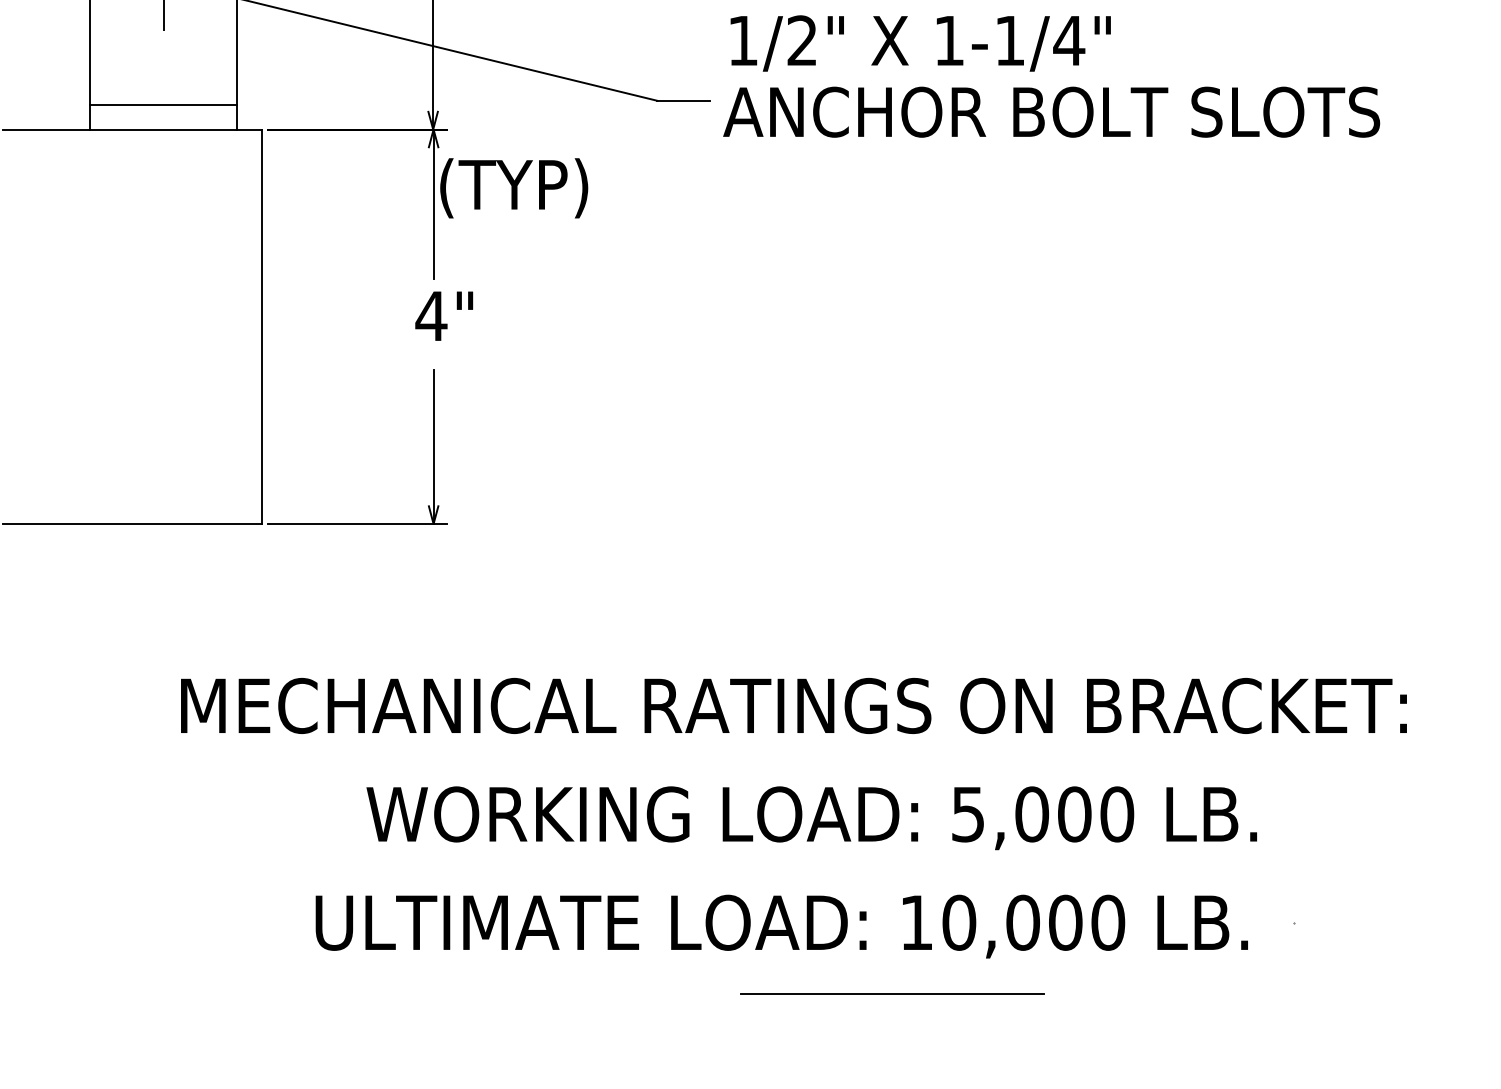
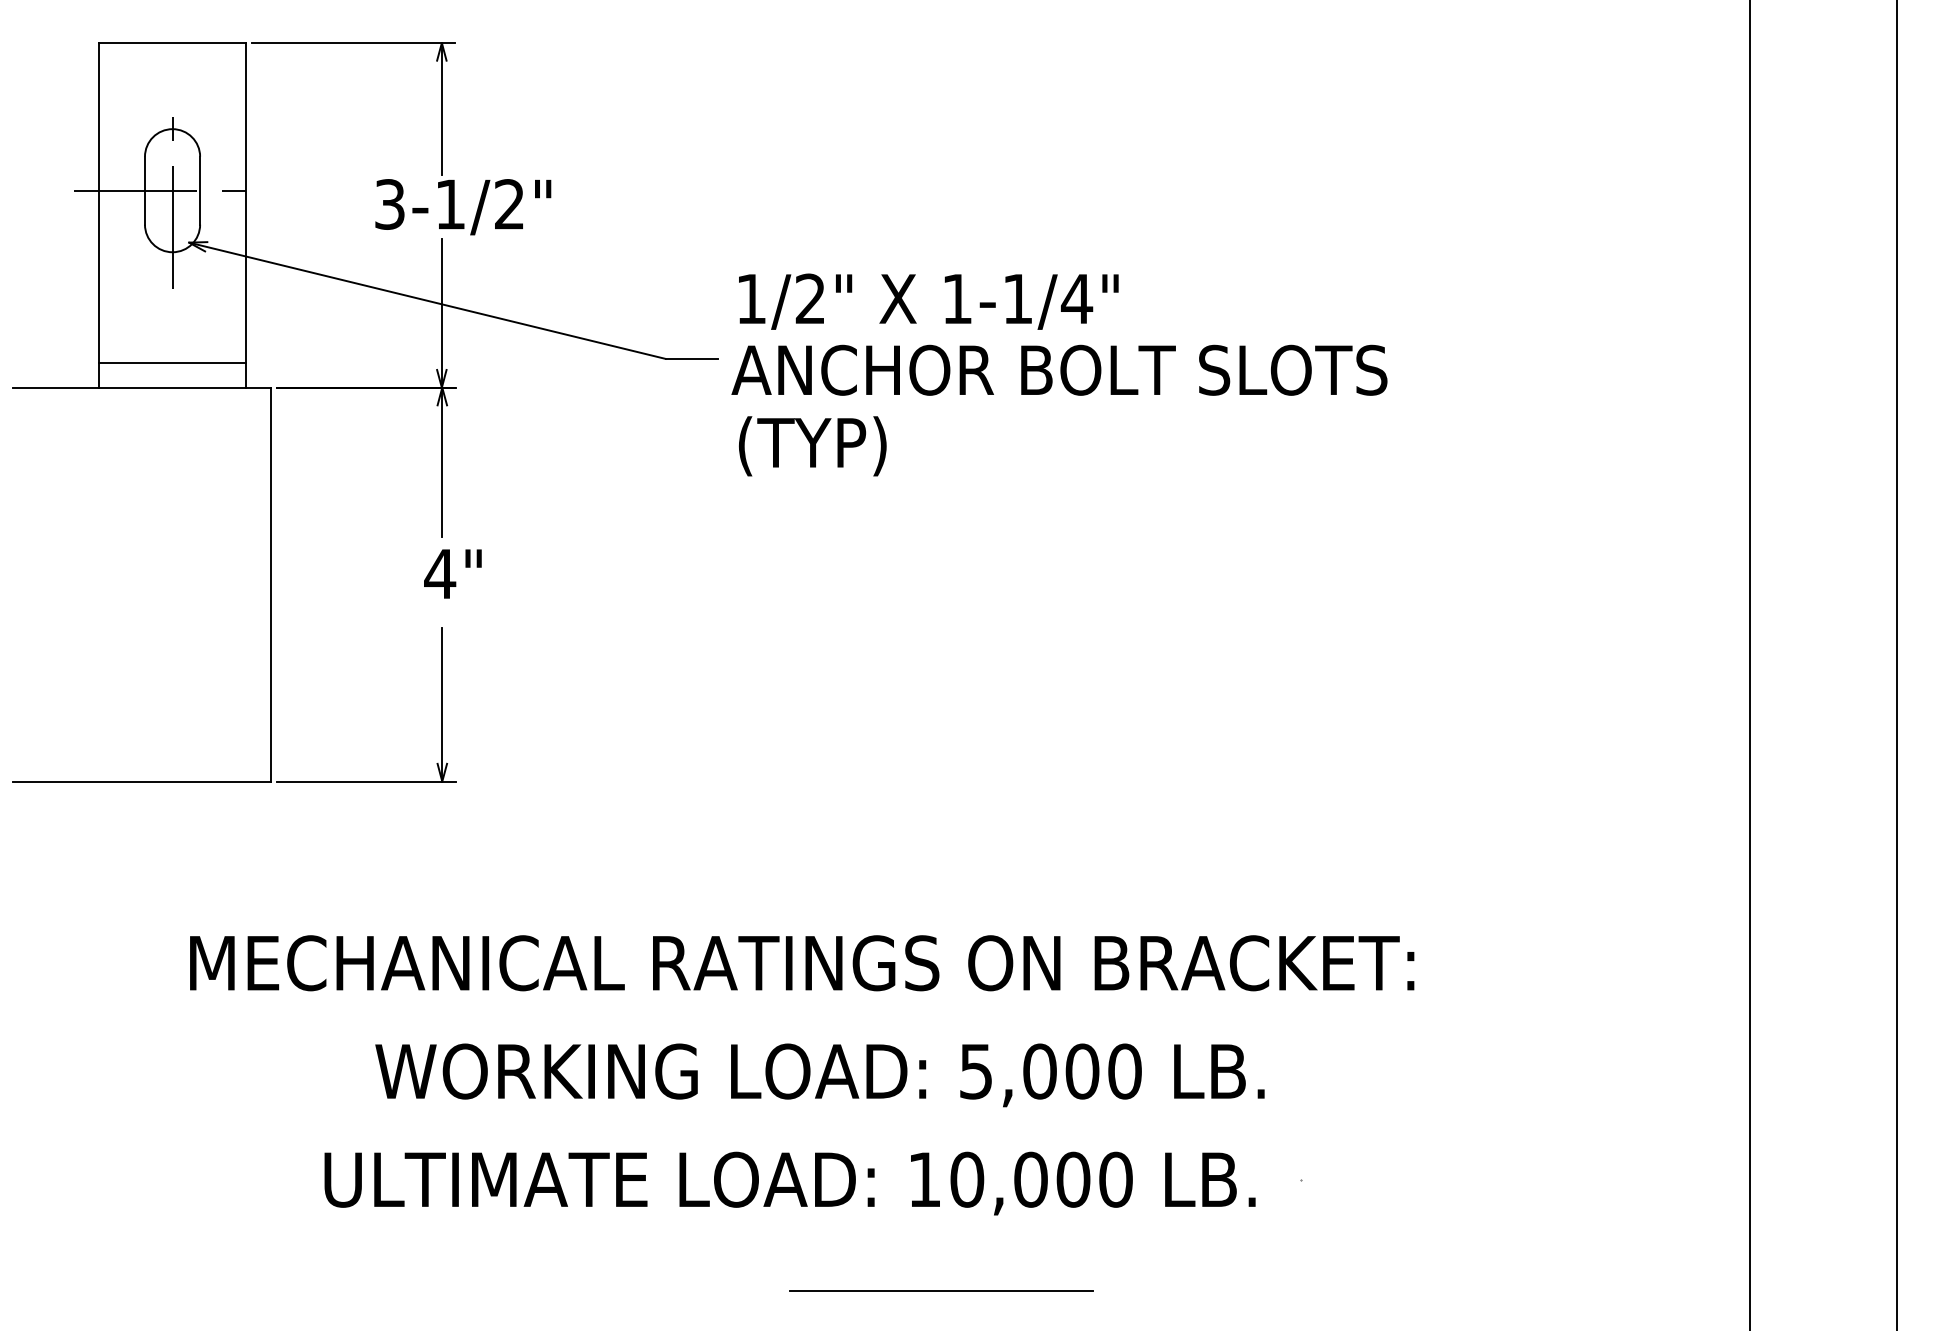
text: (513, 188) -> (812, 446), moved
line: (892, 993) -> (941, 1290), moved

